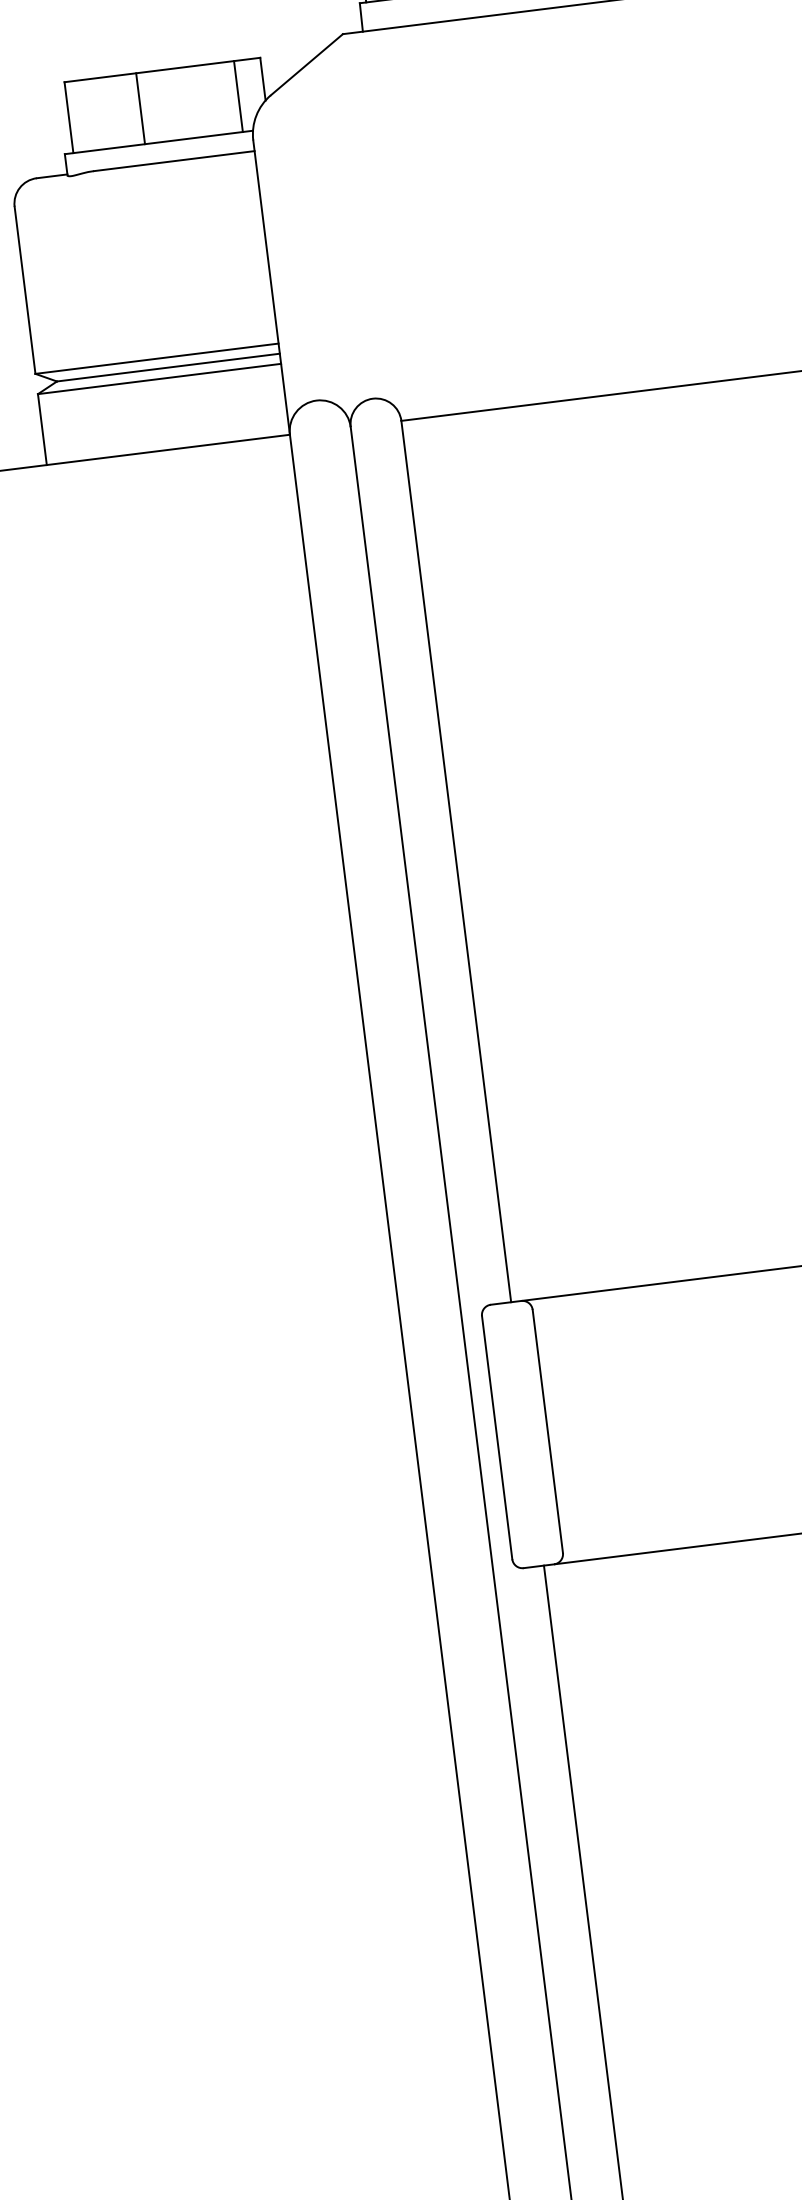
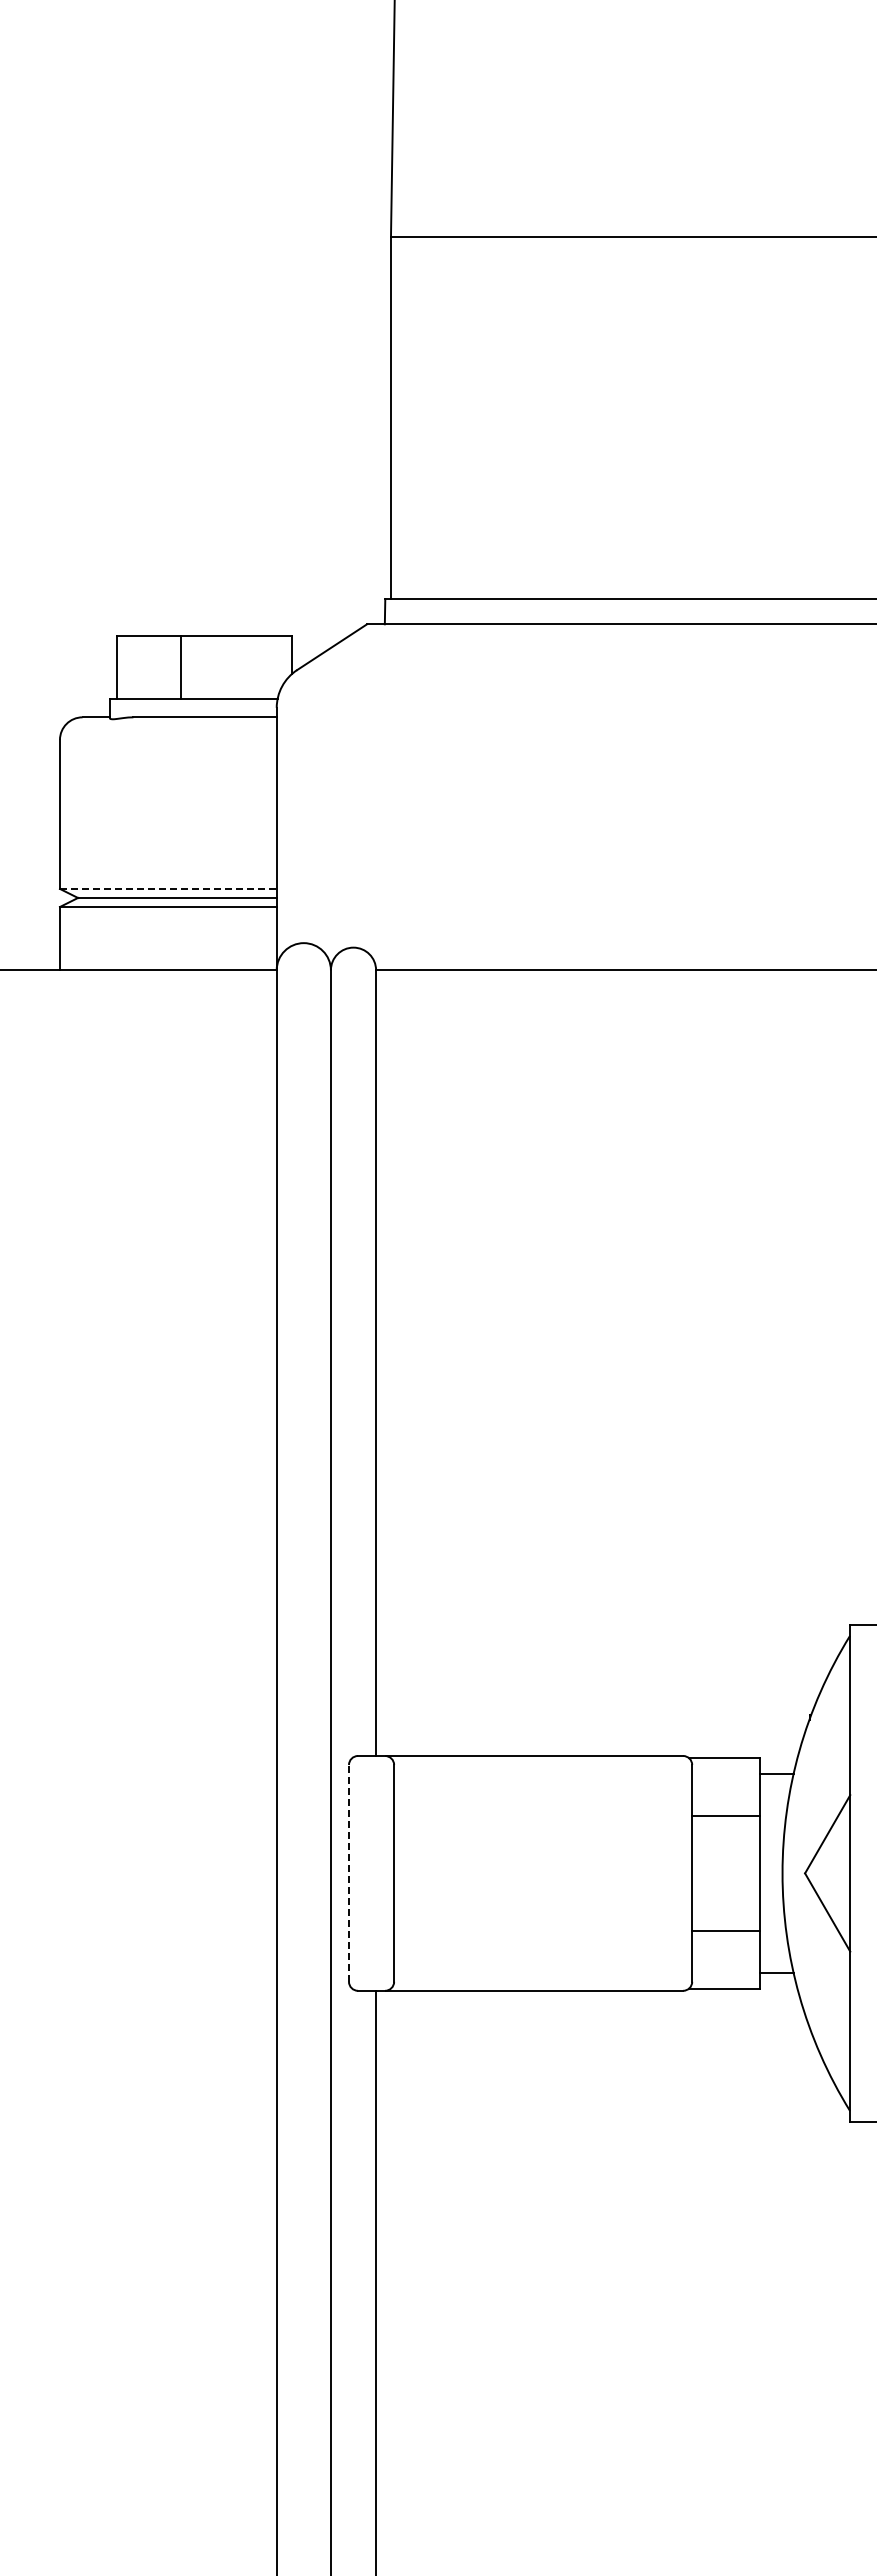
line: (238, 96) -> (268, 667), removed
line: (157, 358) -> (168, 888), solid -> dashed
line: (496, 1436) -> (348, 1872), solid -> dashed

